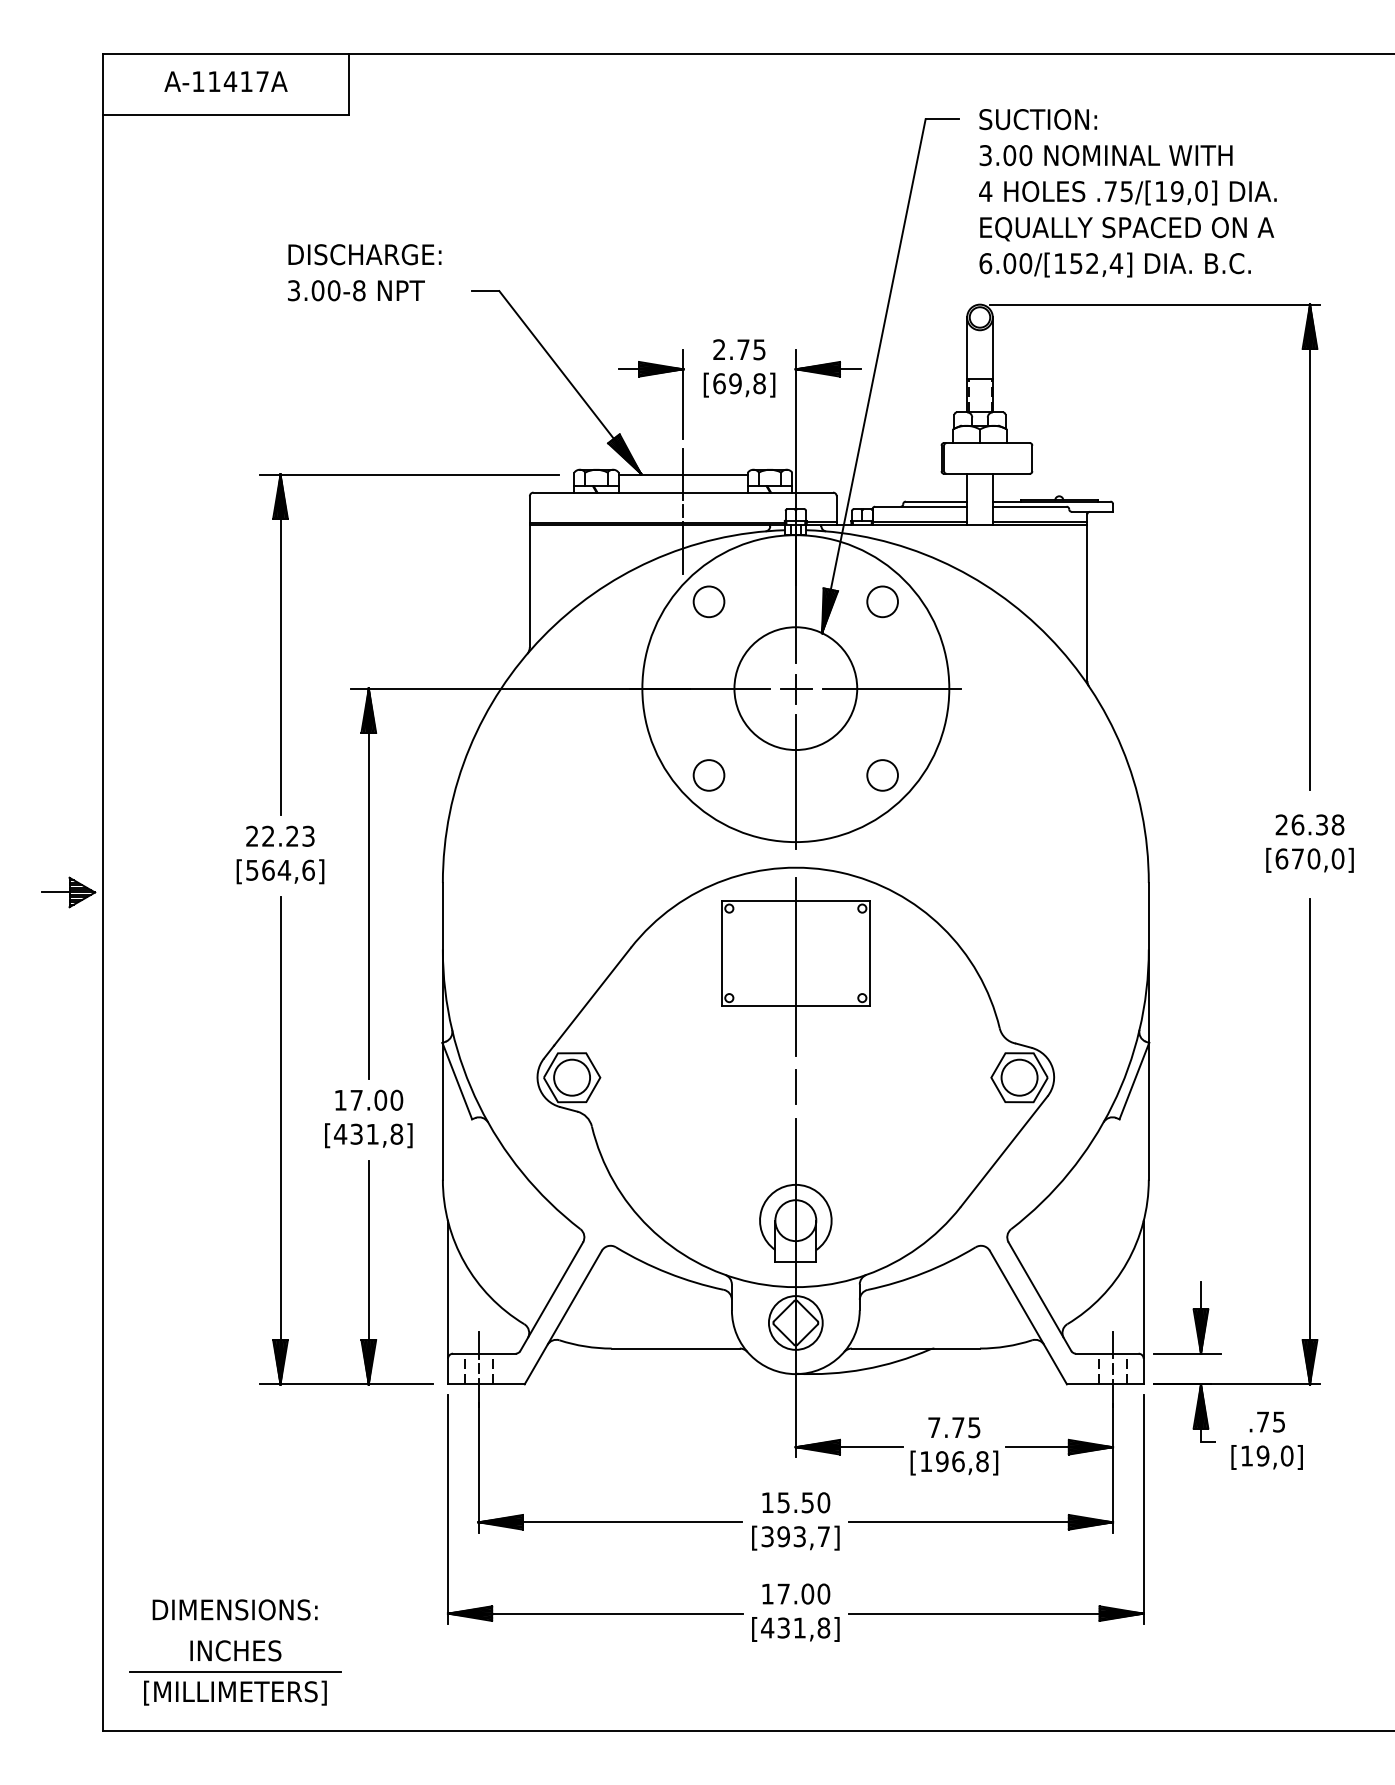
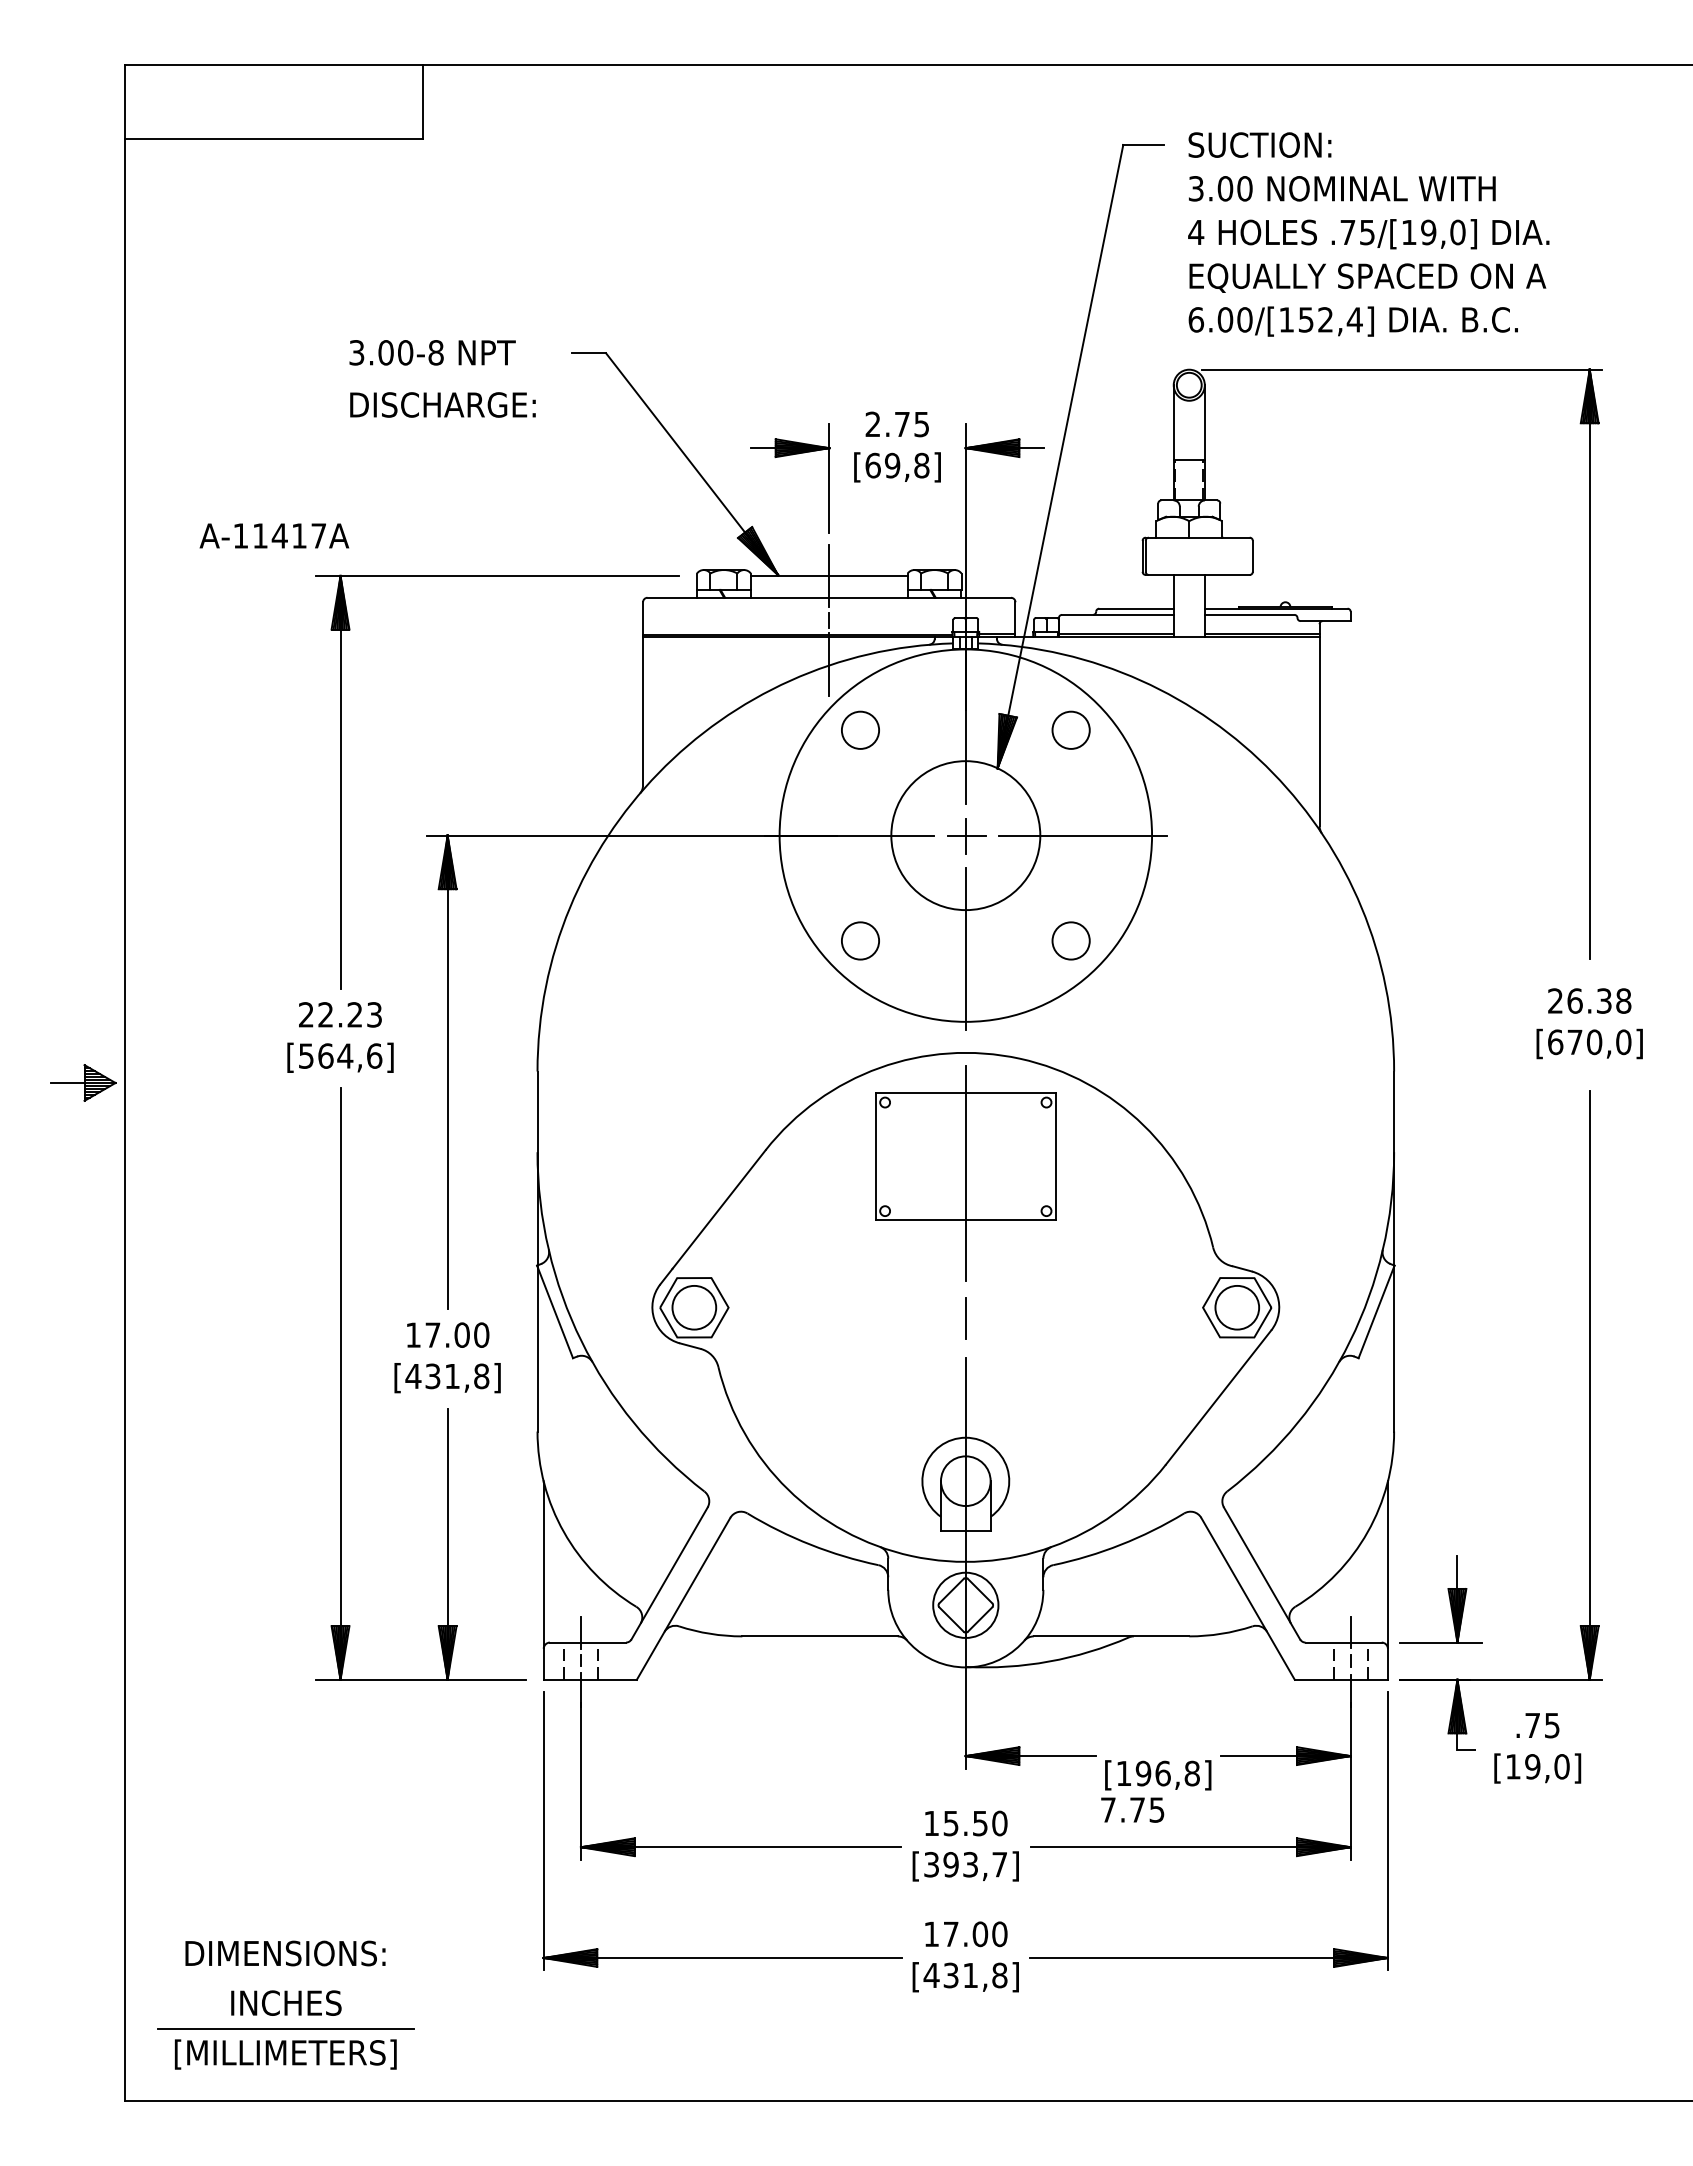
text: (225, 81) -> (273, 535), moved
text: (364, 254) -> (442, 404), moved
text: (954, 1427) -> (1132, 1809), moved

